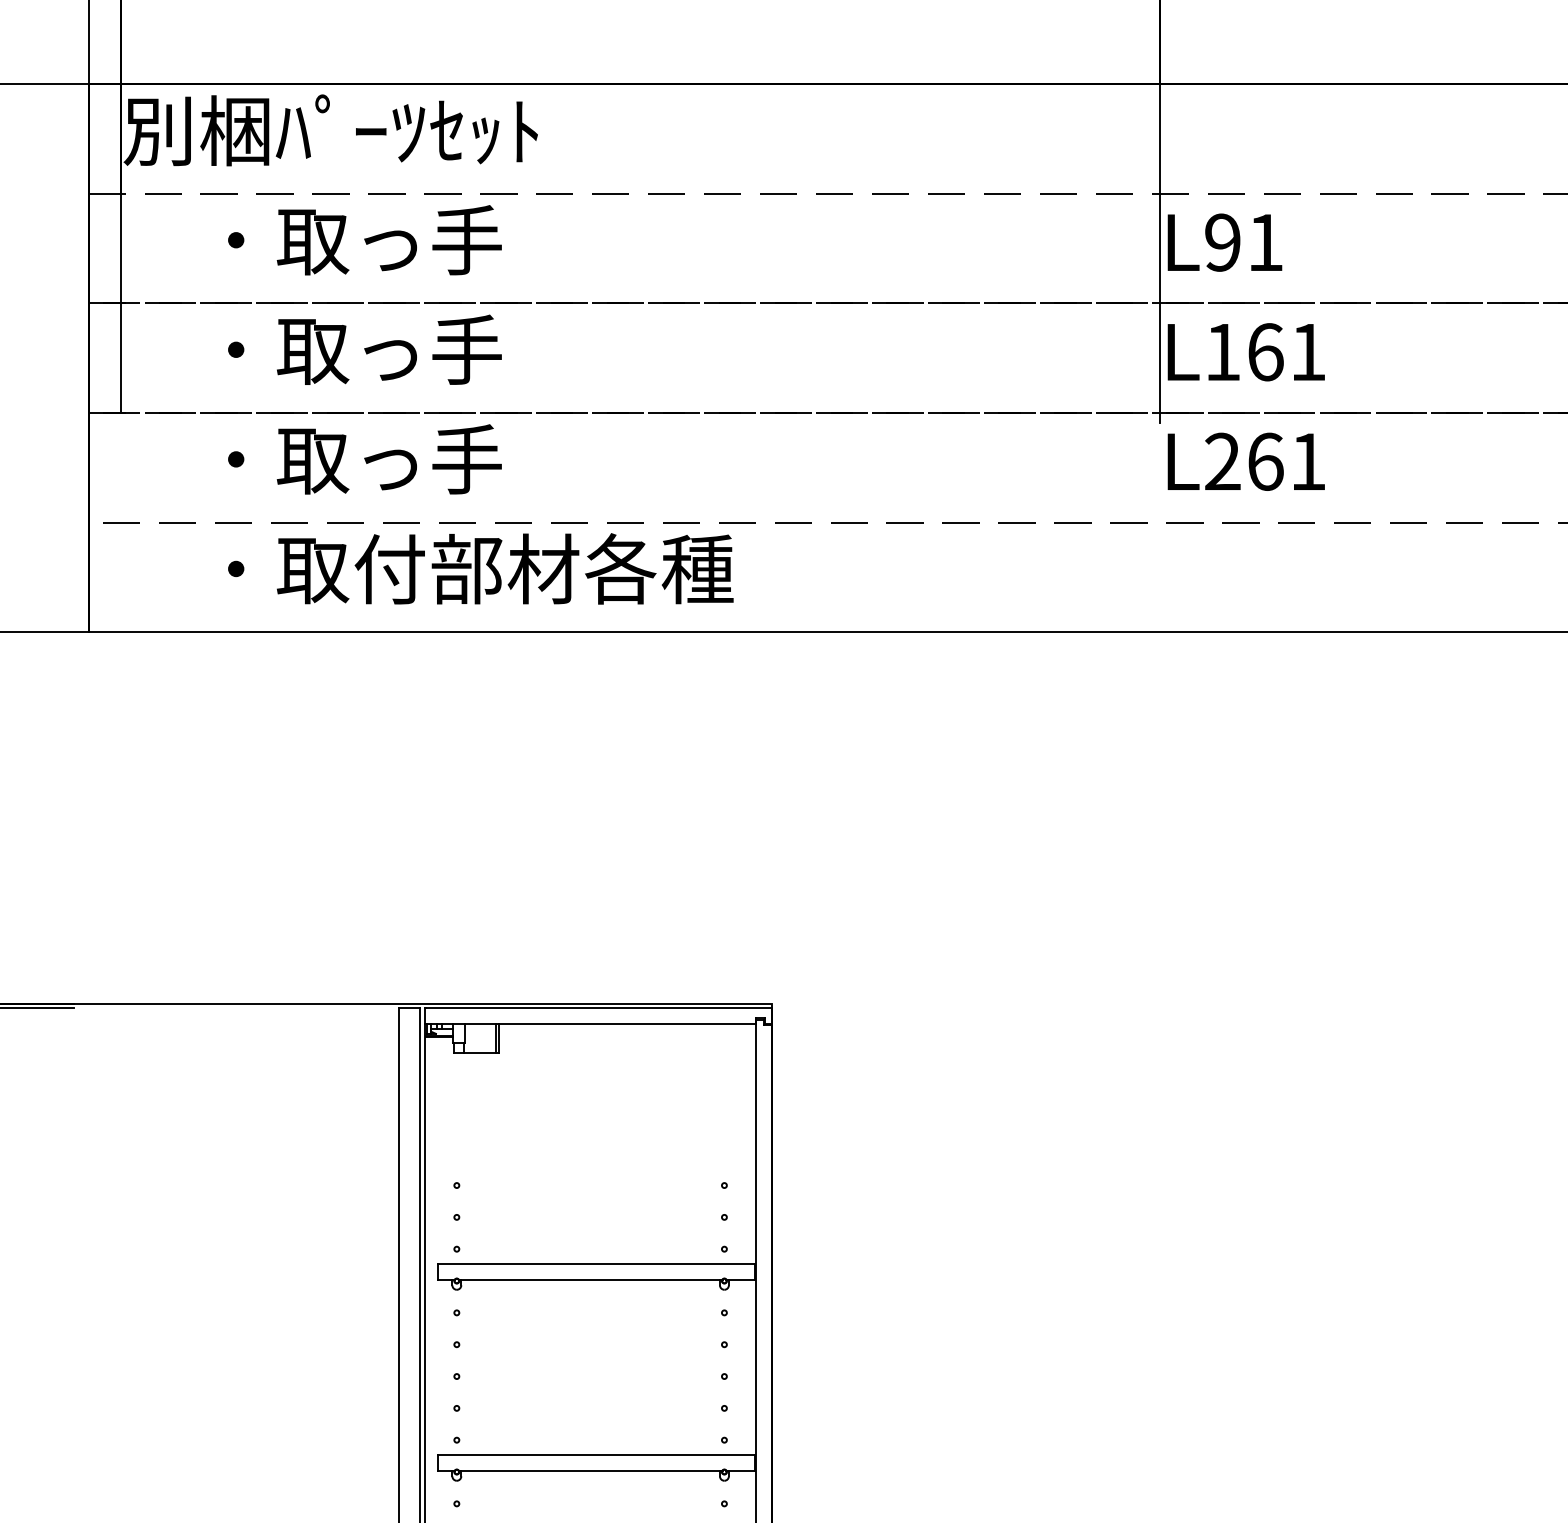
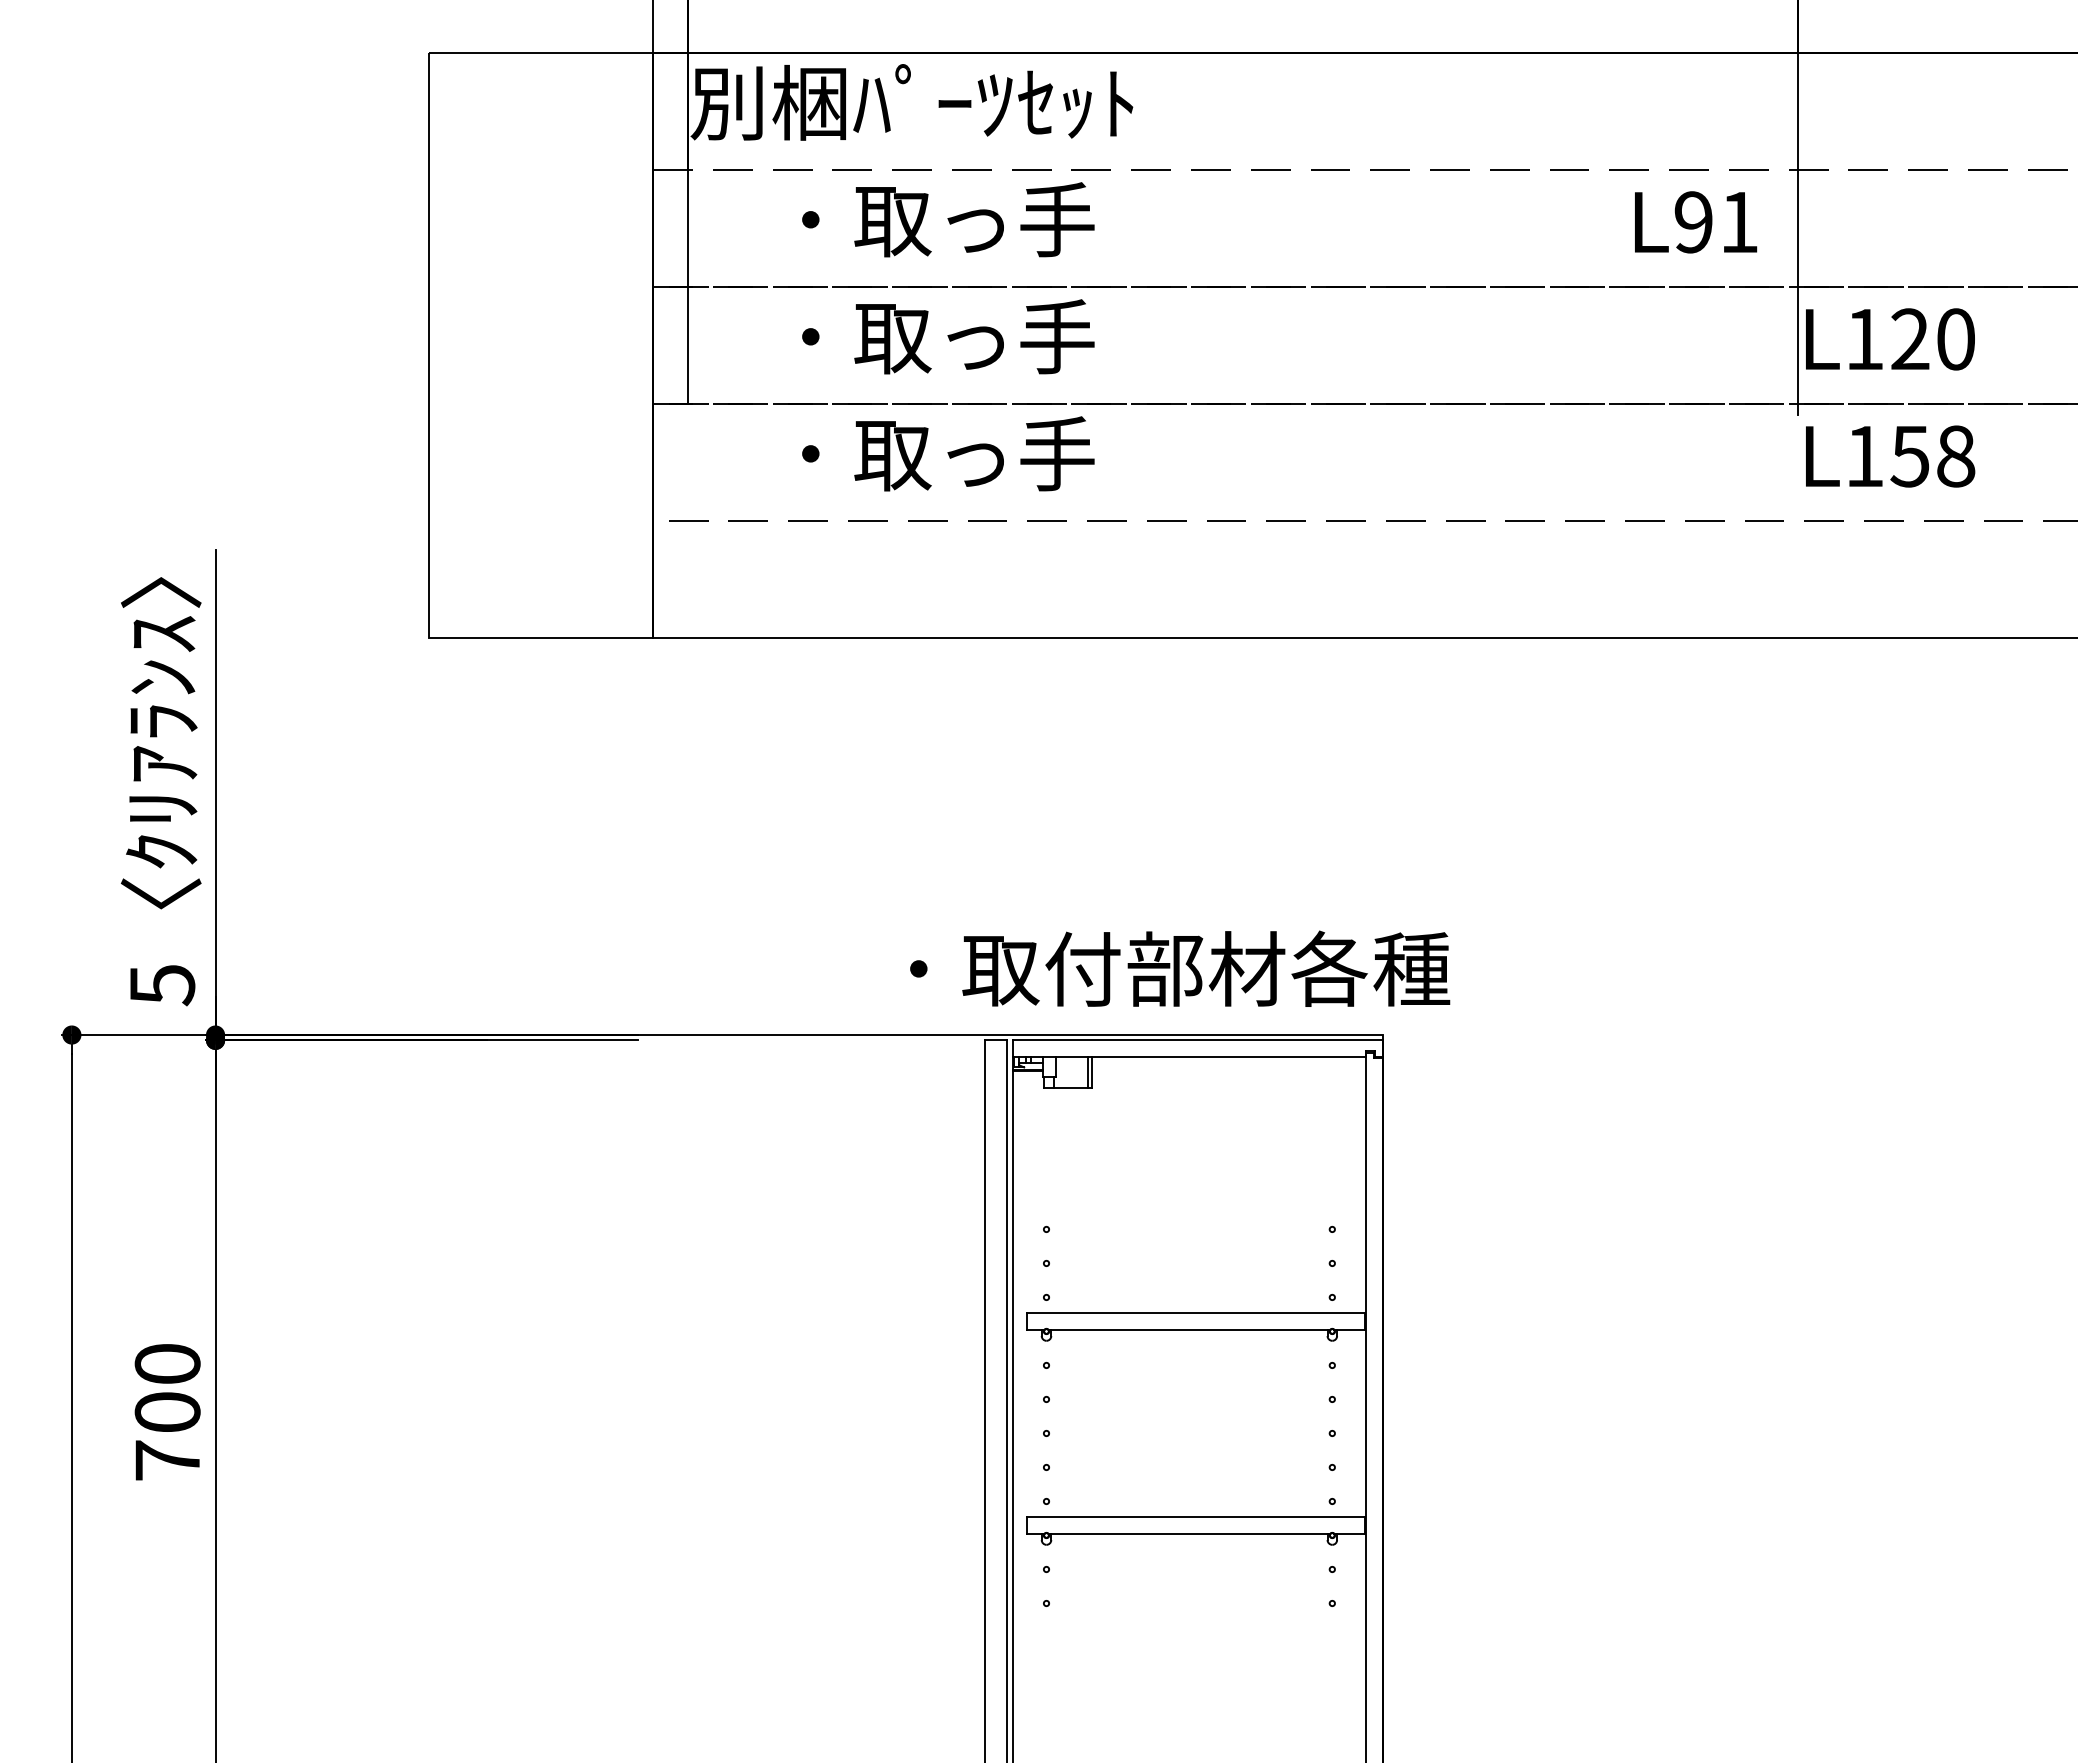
text: (1225, 242) -> (1696, 222), moved
text: (1286, 352) -> (1932, 339), L161 -> L120
text: (1265, 461) -> (1910, 456), L261 -> L158
text: (481, 568) -> (1180, 968), moved

